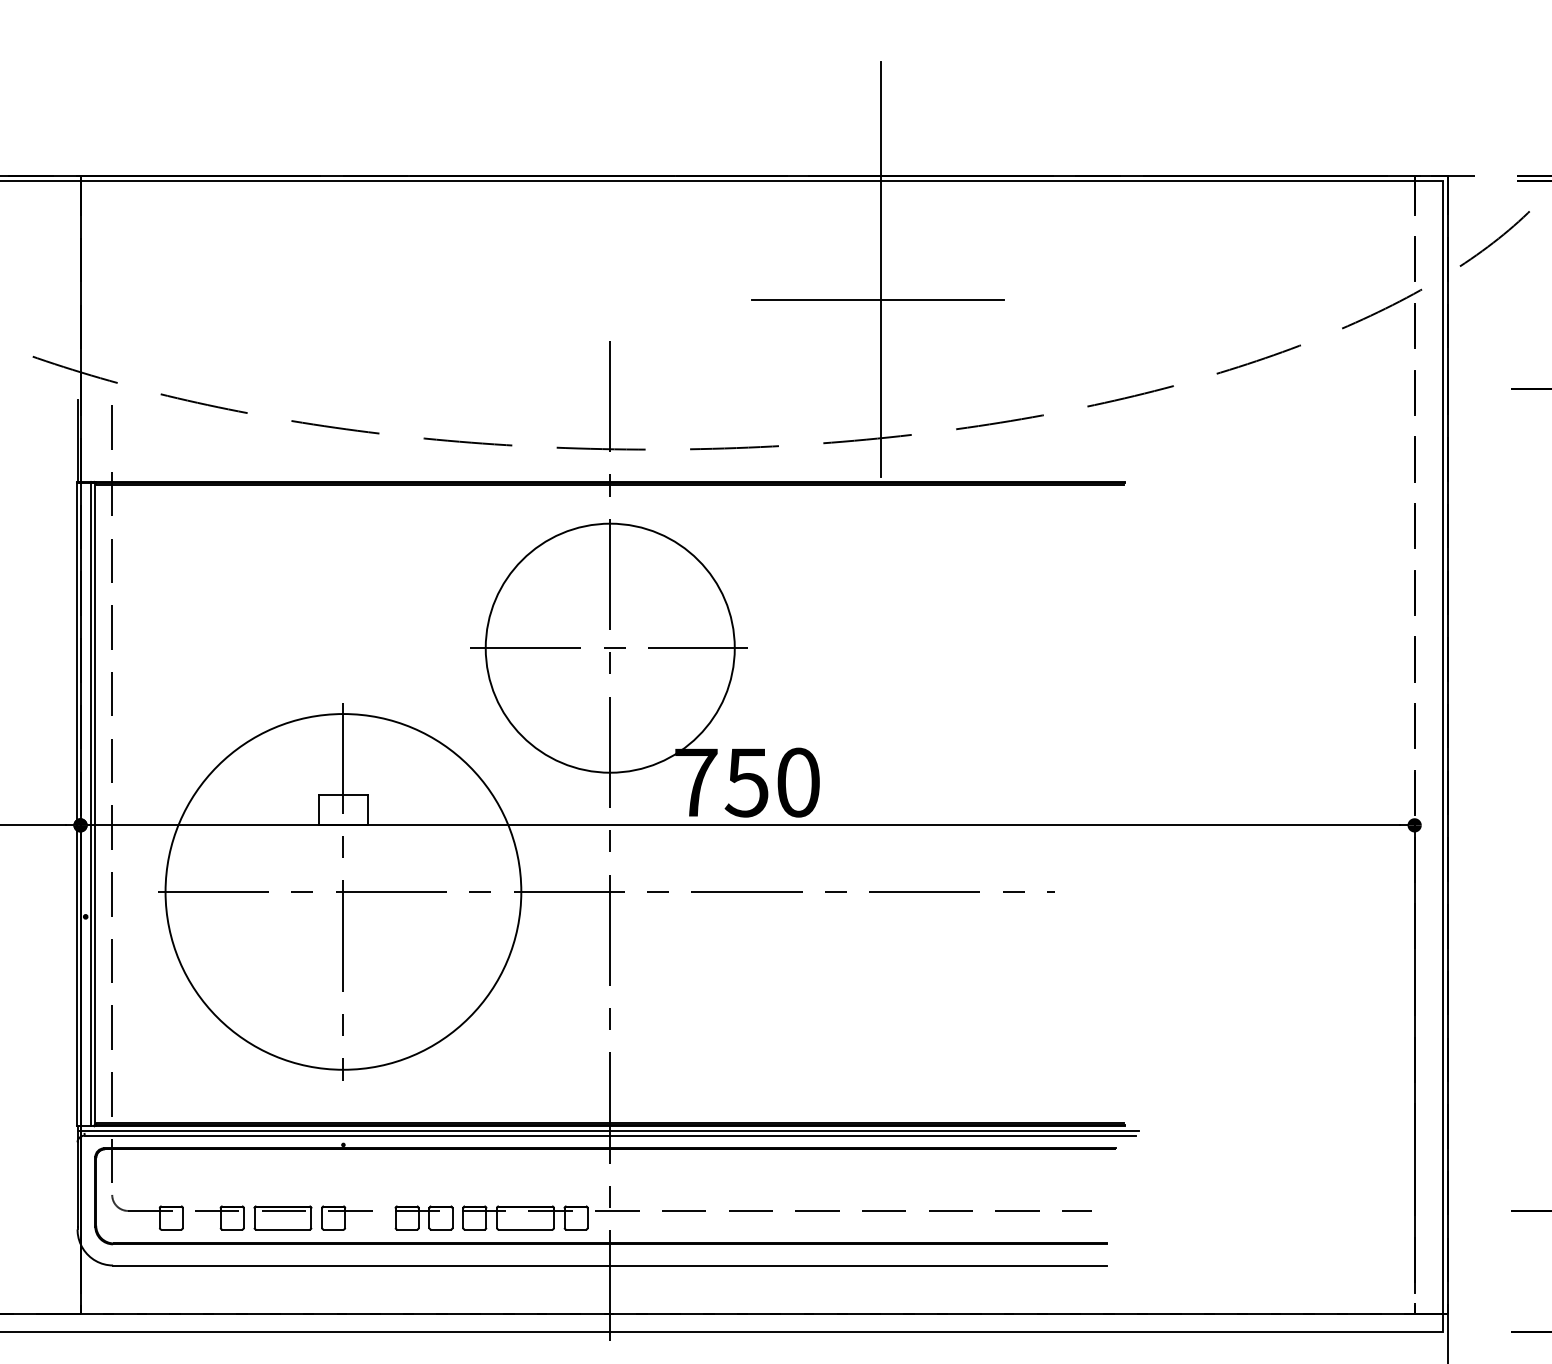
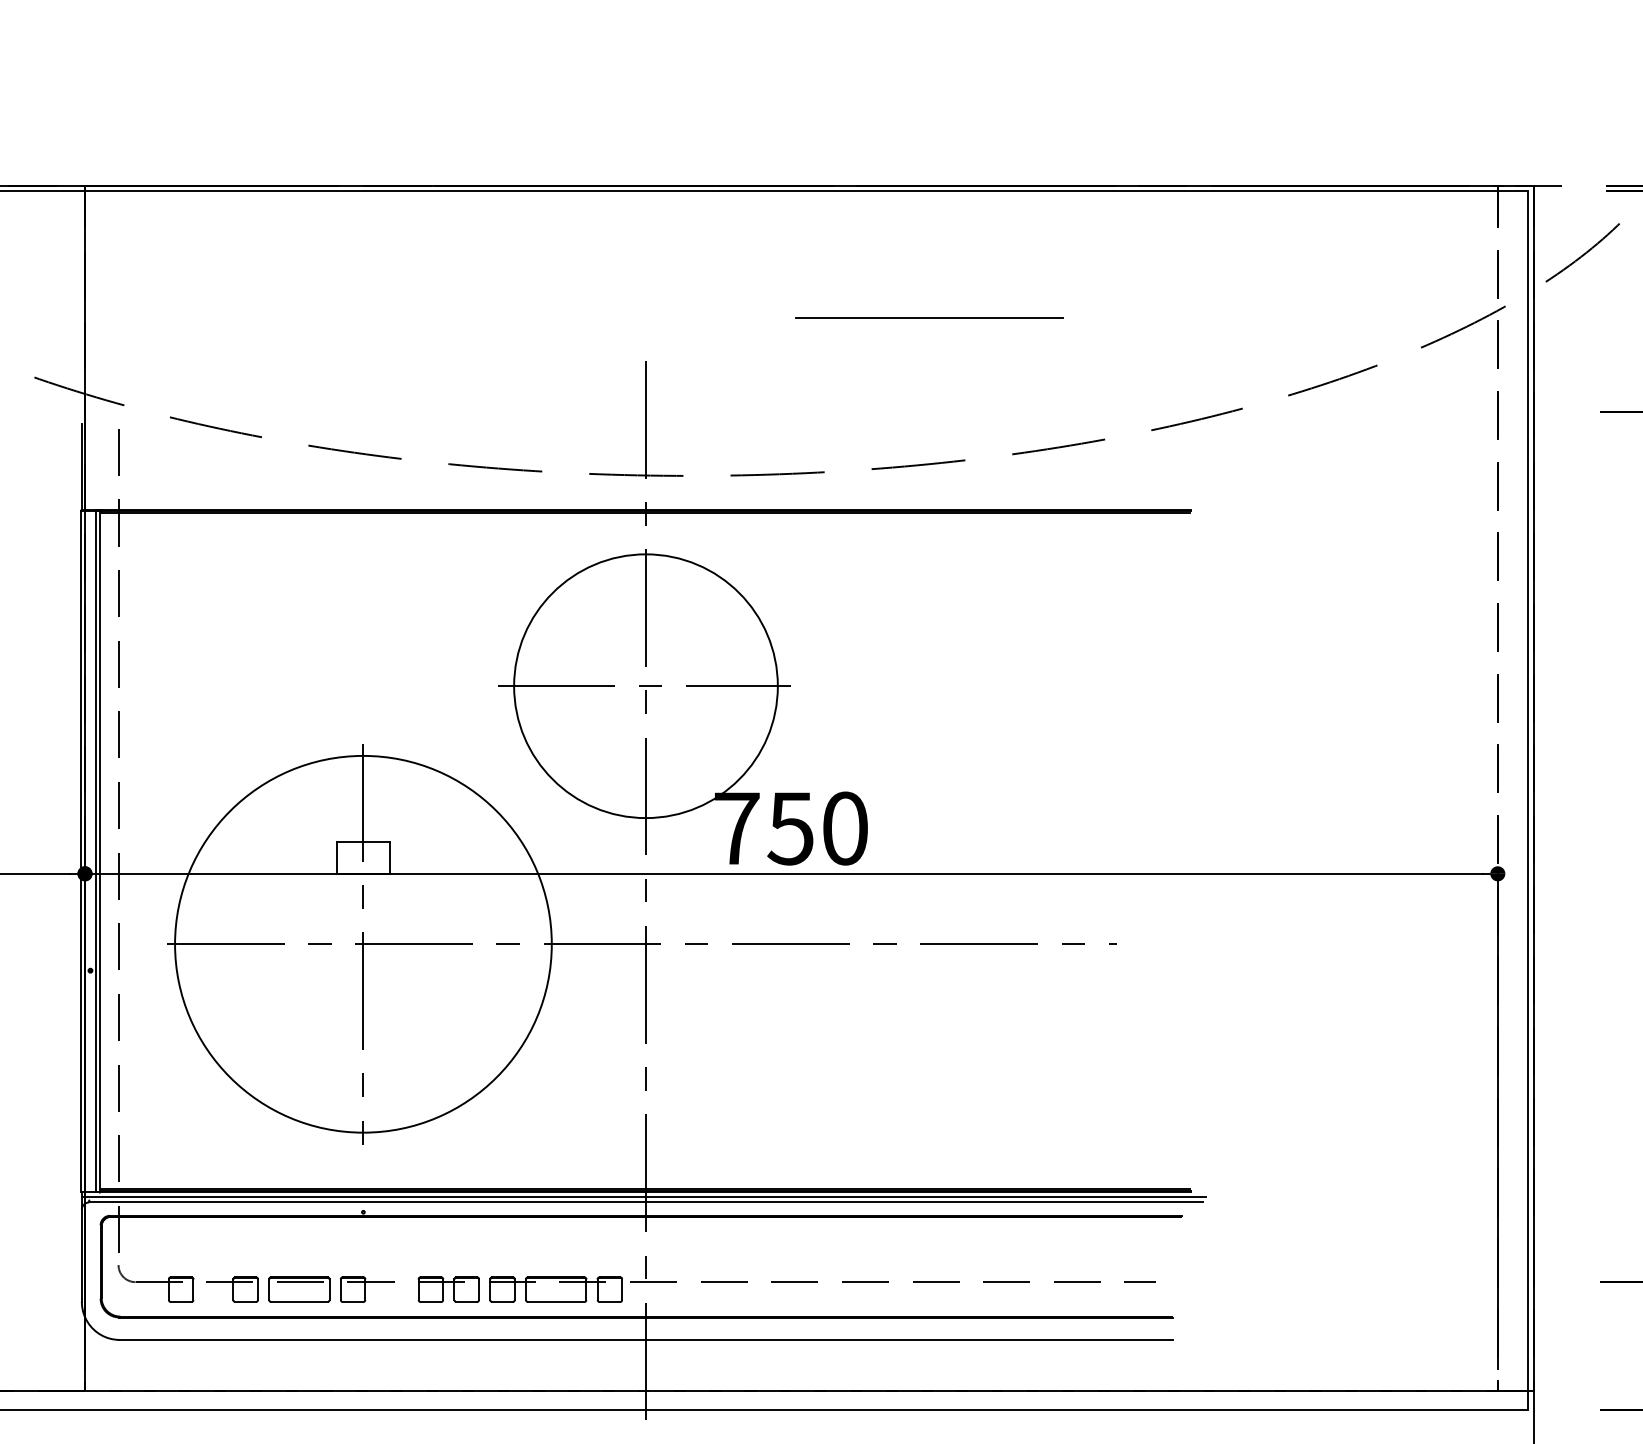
line: (880, 268) -> (932, 284), removed

